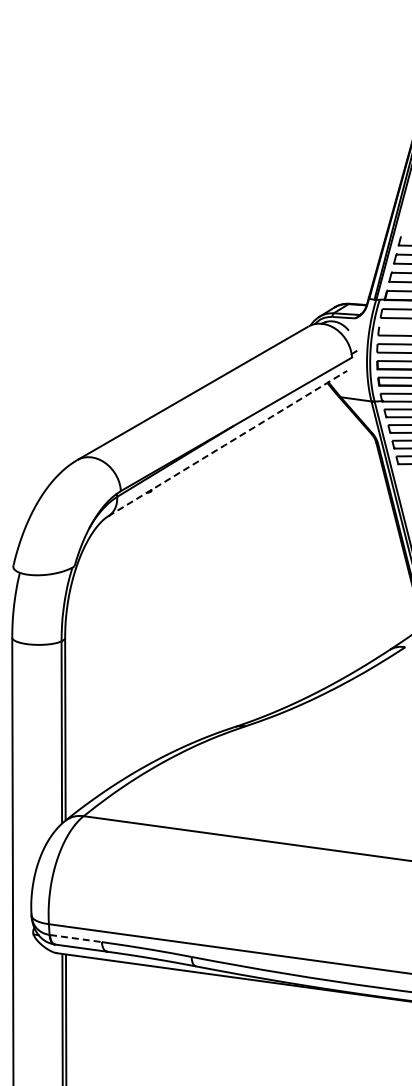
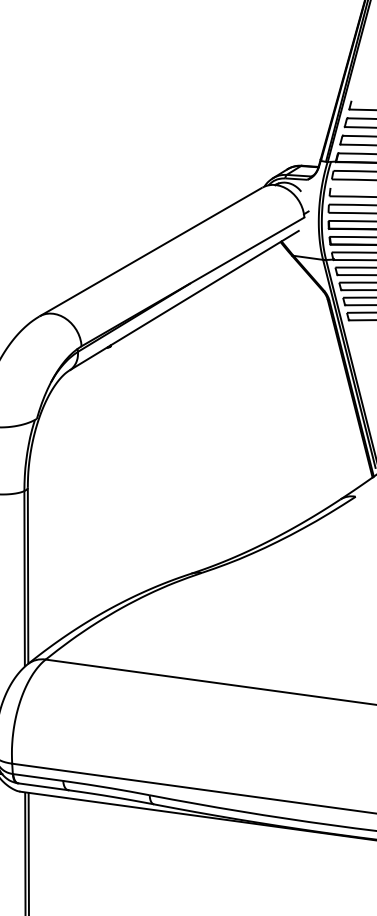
line: (227, 443) -> (184, 300), dashed -> solid
line: (76, 938) -> (38, 777), dashed -> solid

